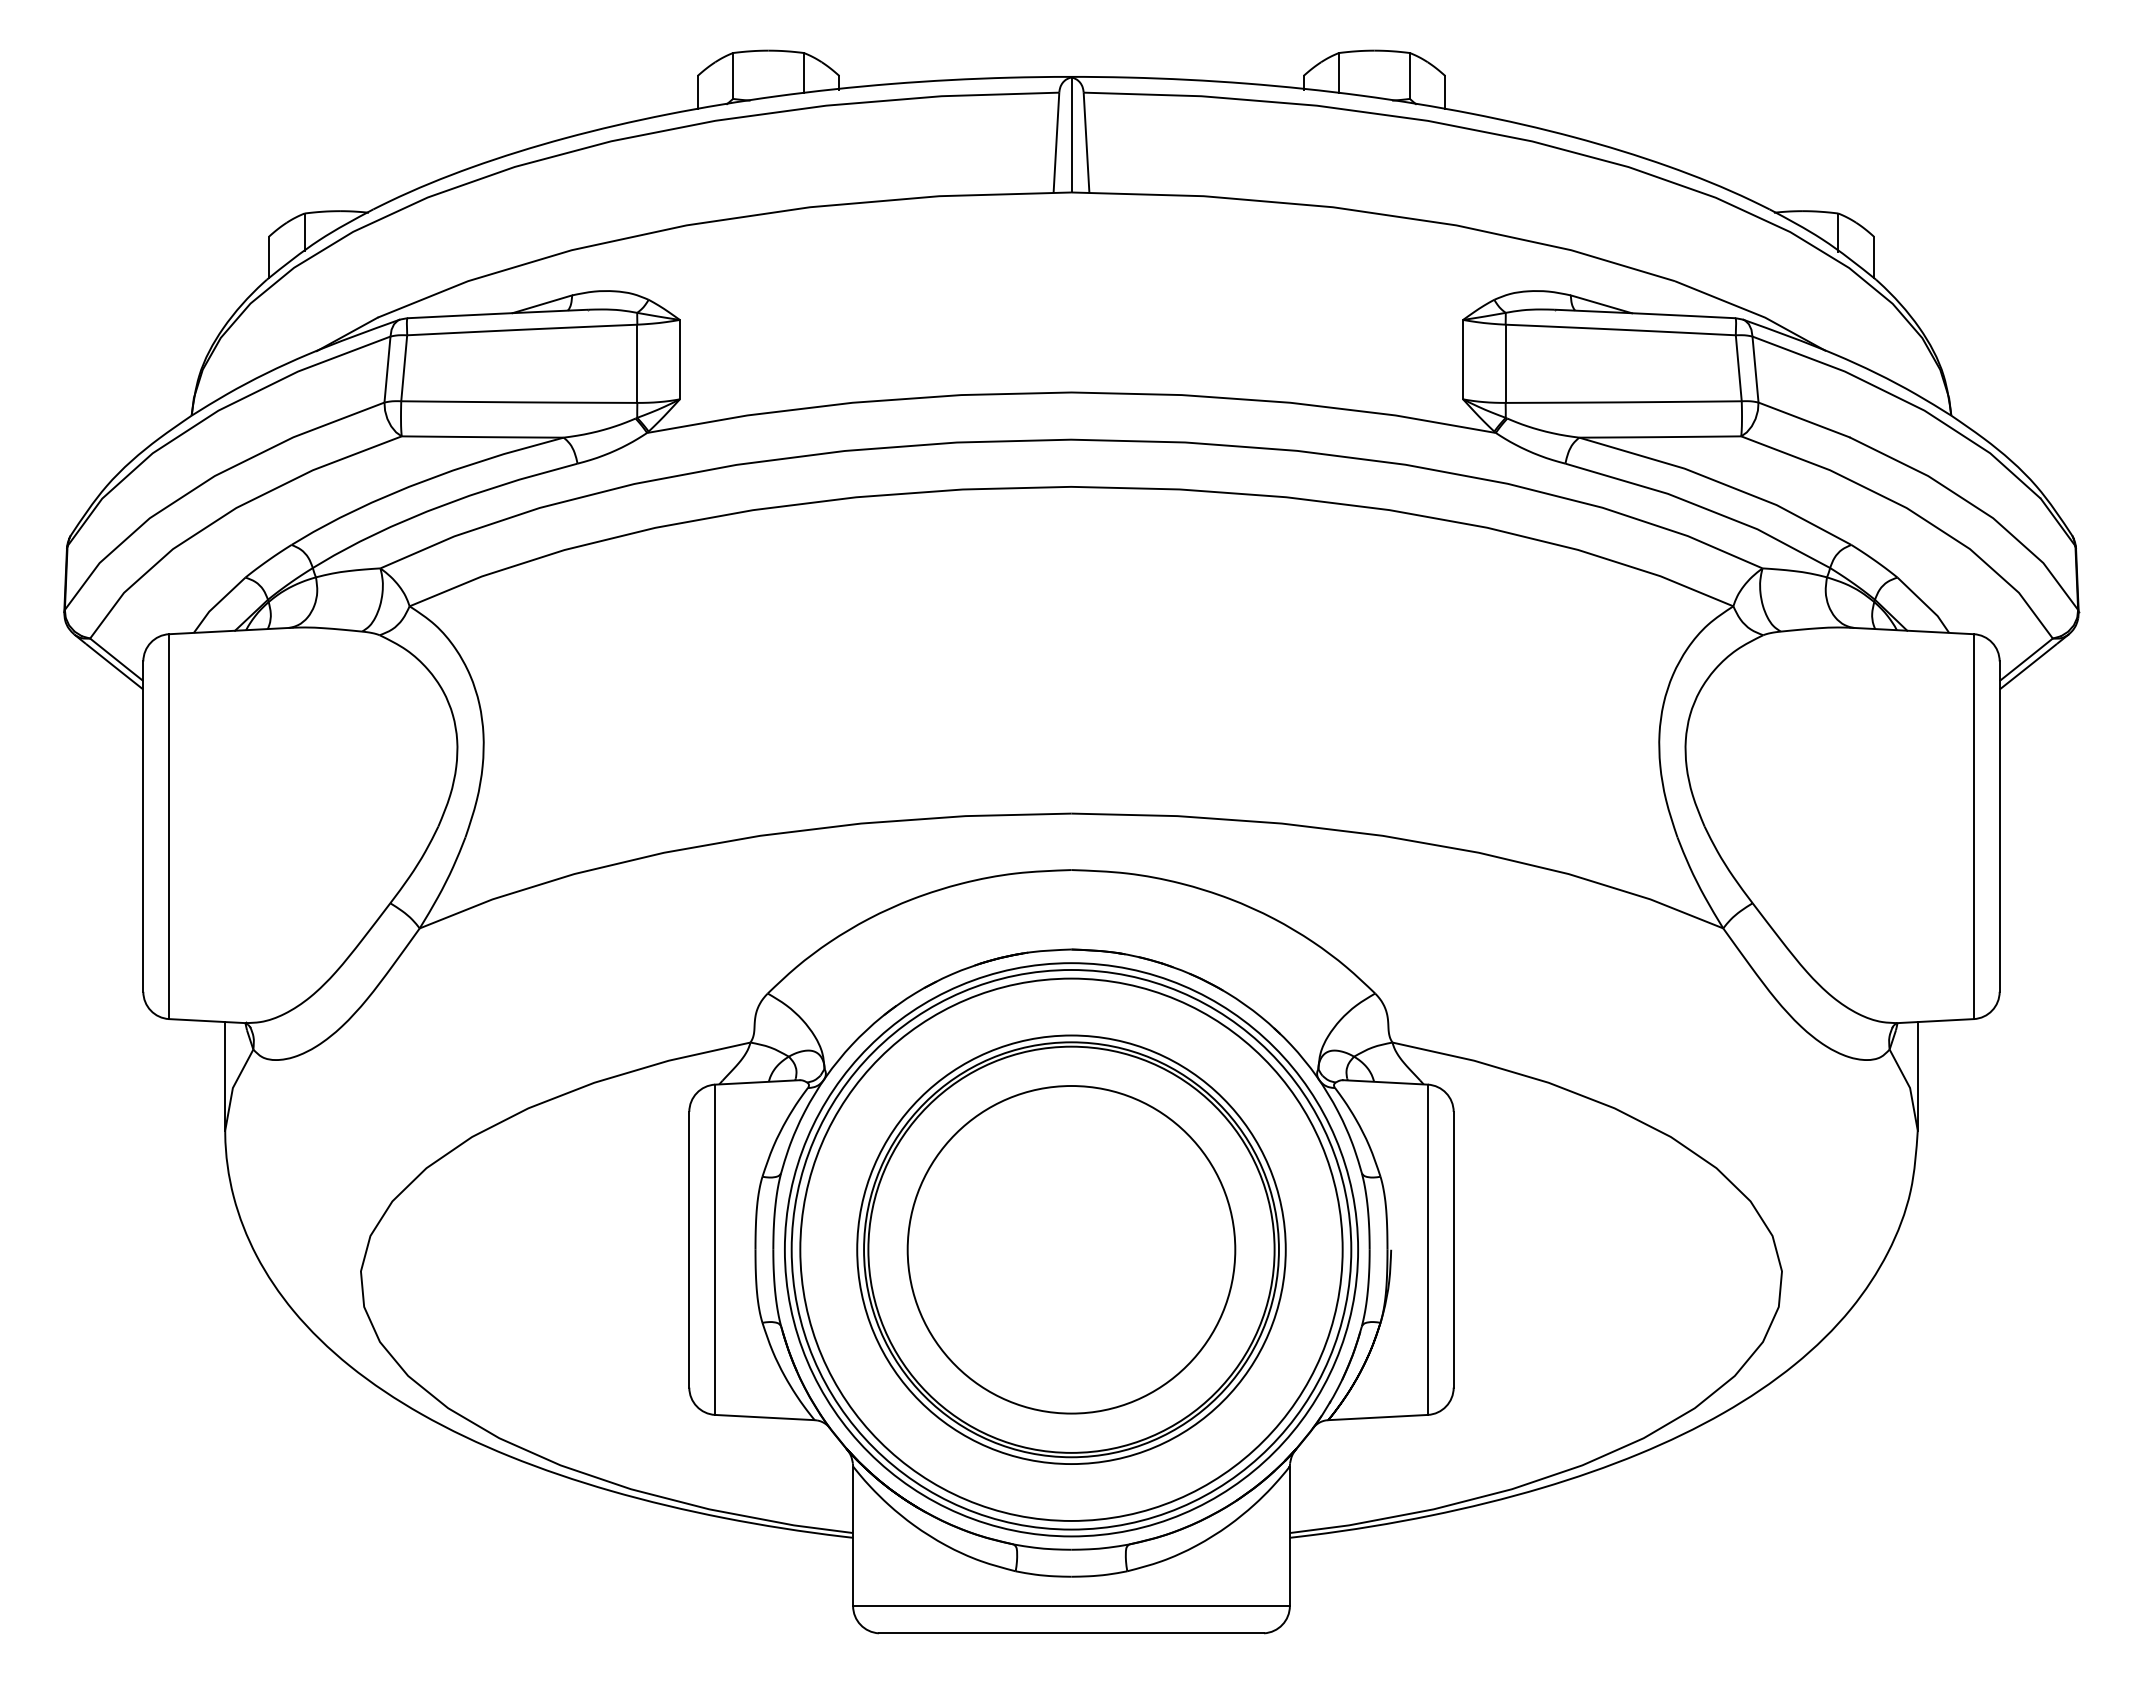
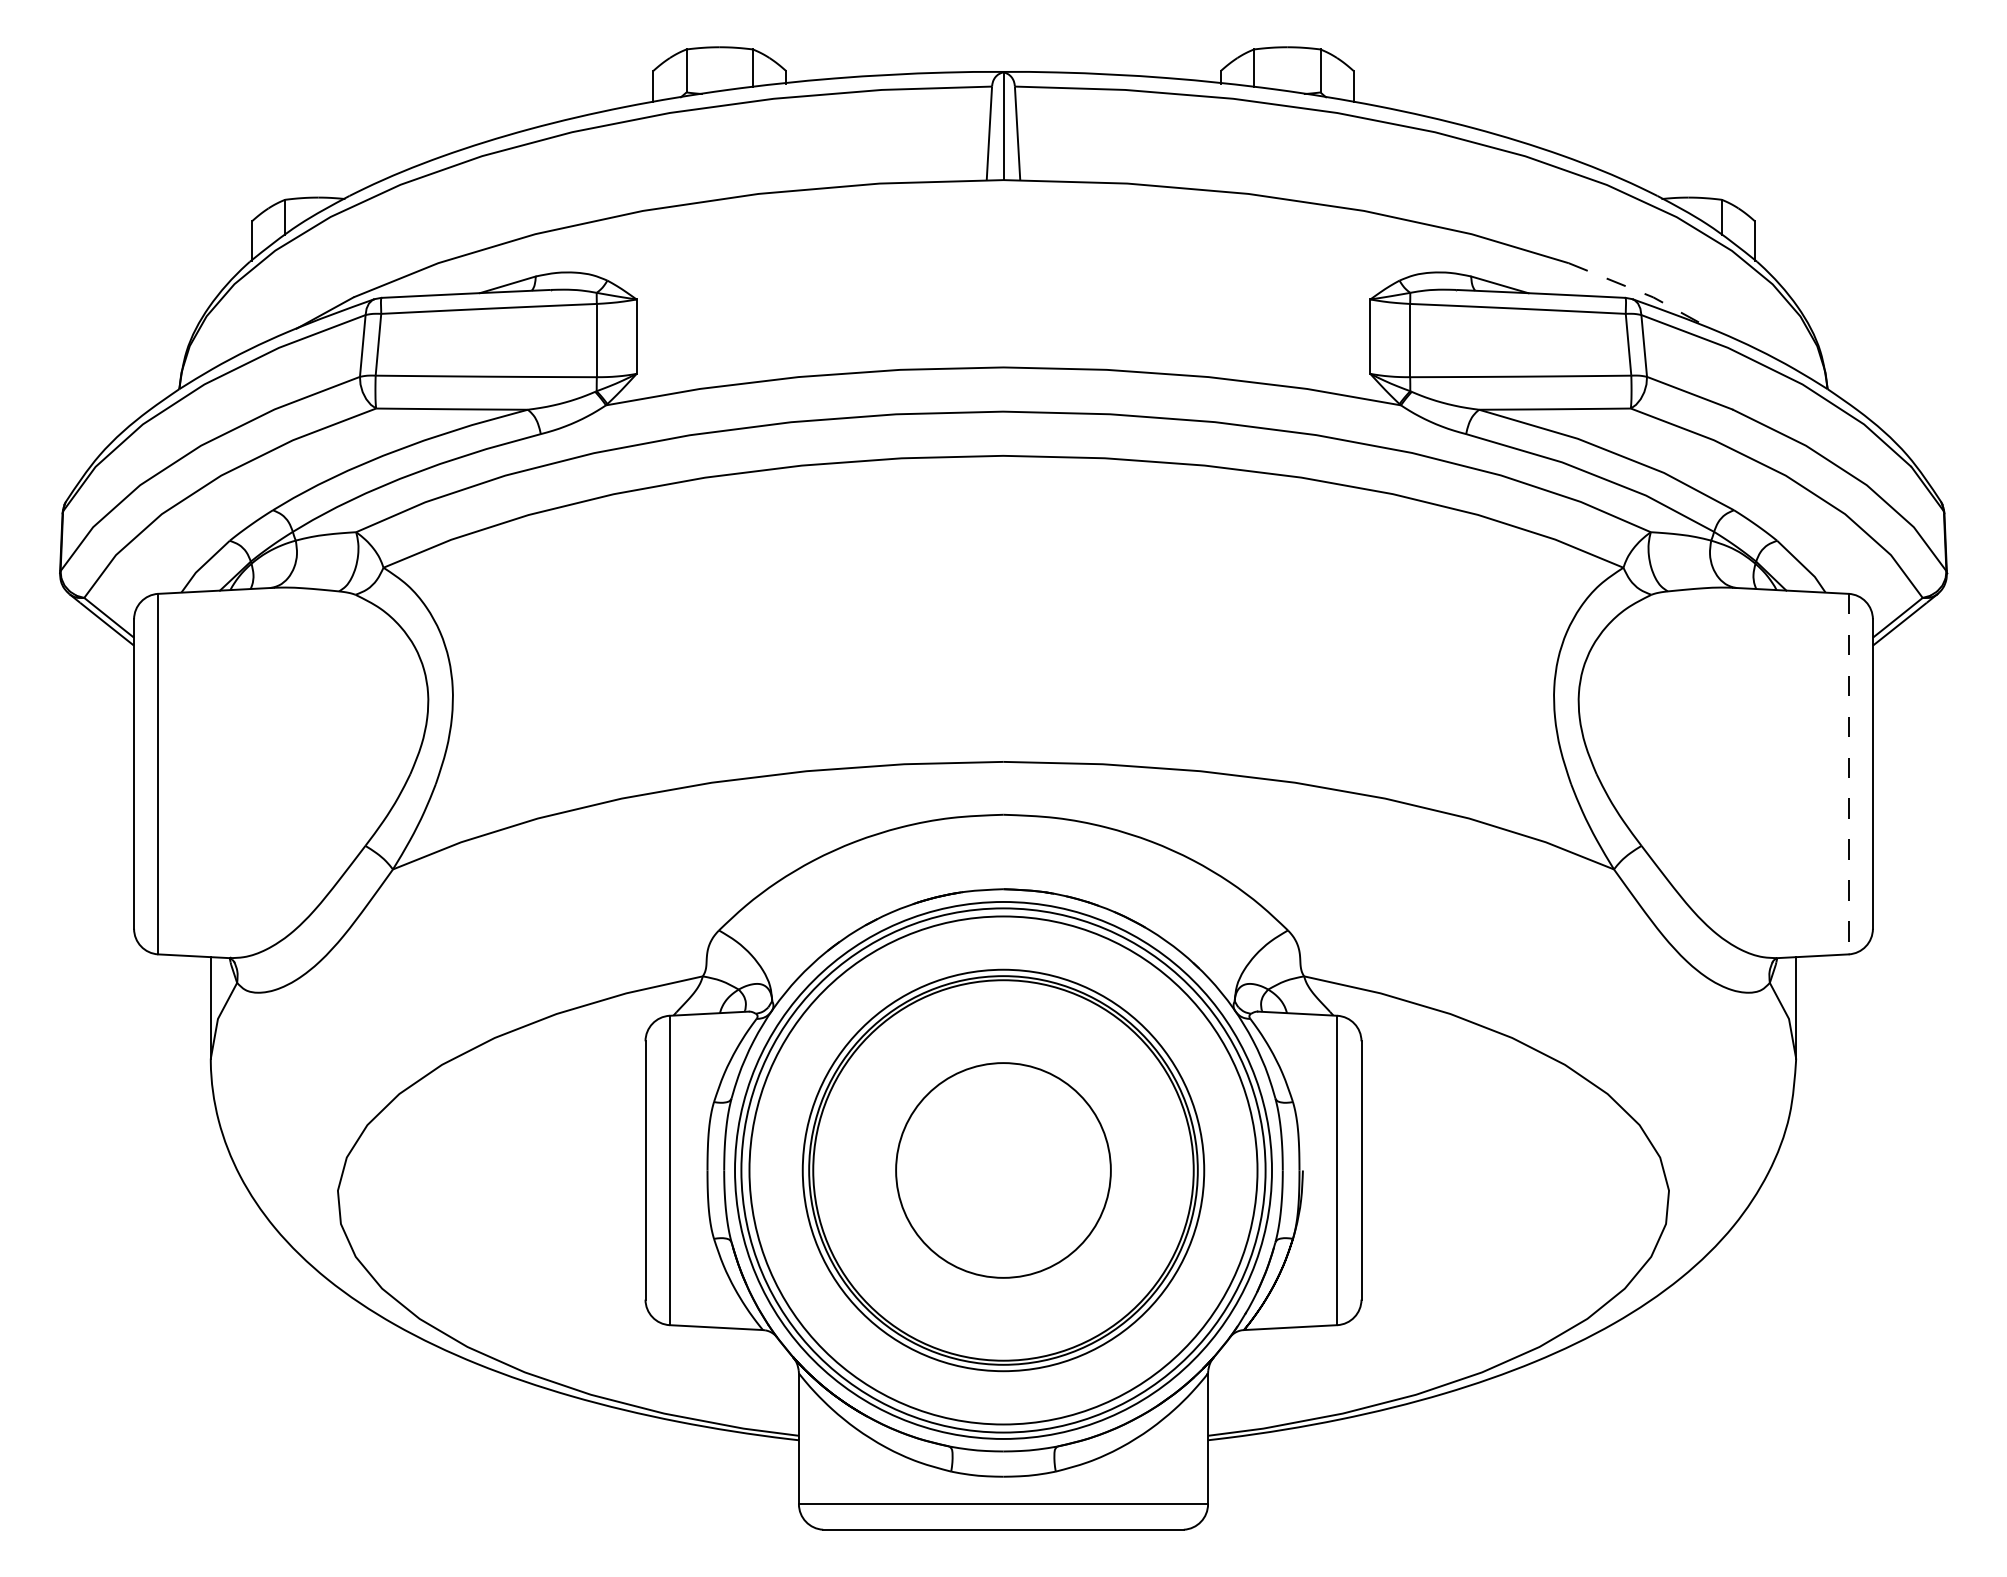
line: (1753, 312) -> (1642, 292), solid -> dashed
line: (1973, 827) -> (1848, 774), solid -> dashed
circle: (1071, 1249) -> (1003, 1170), size x0.7

